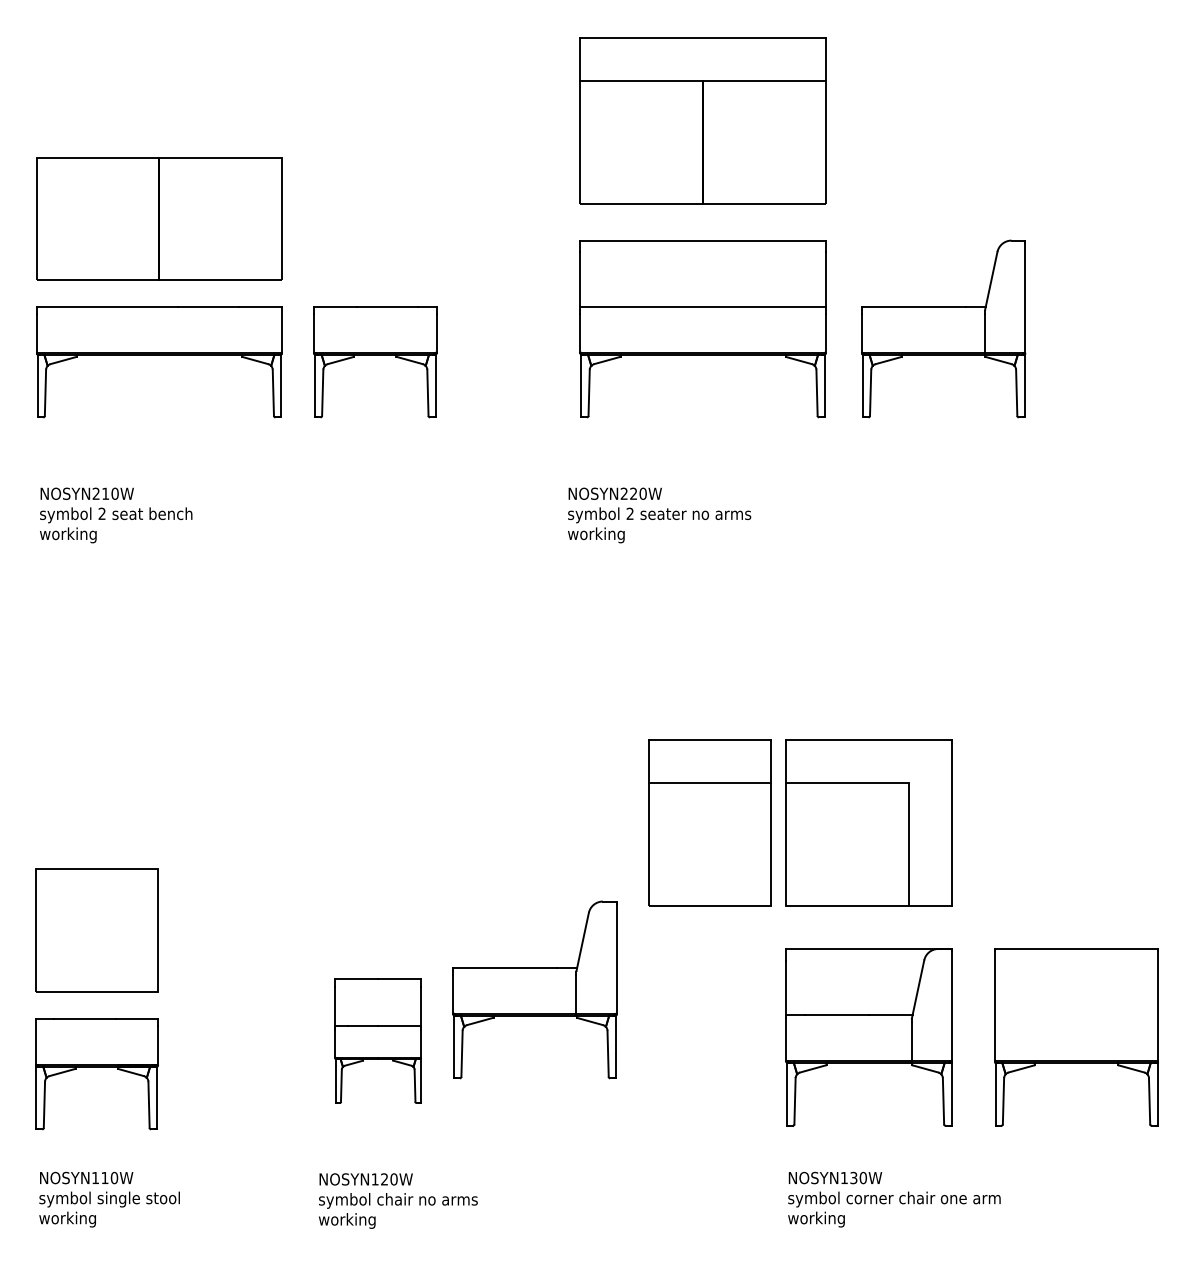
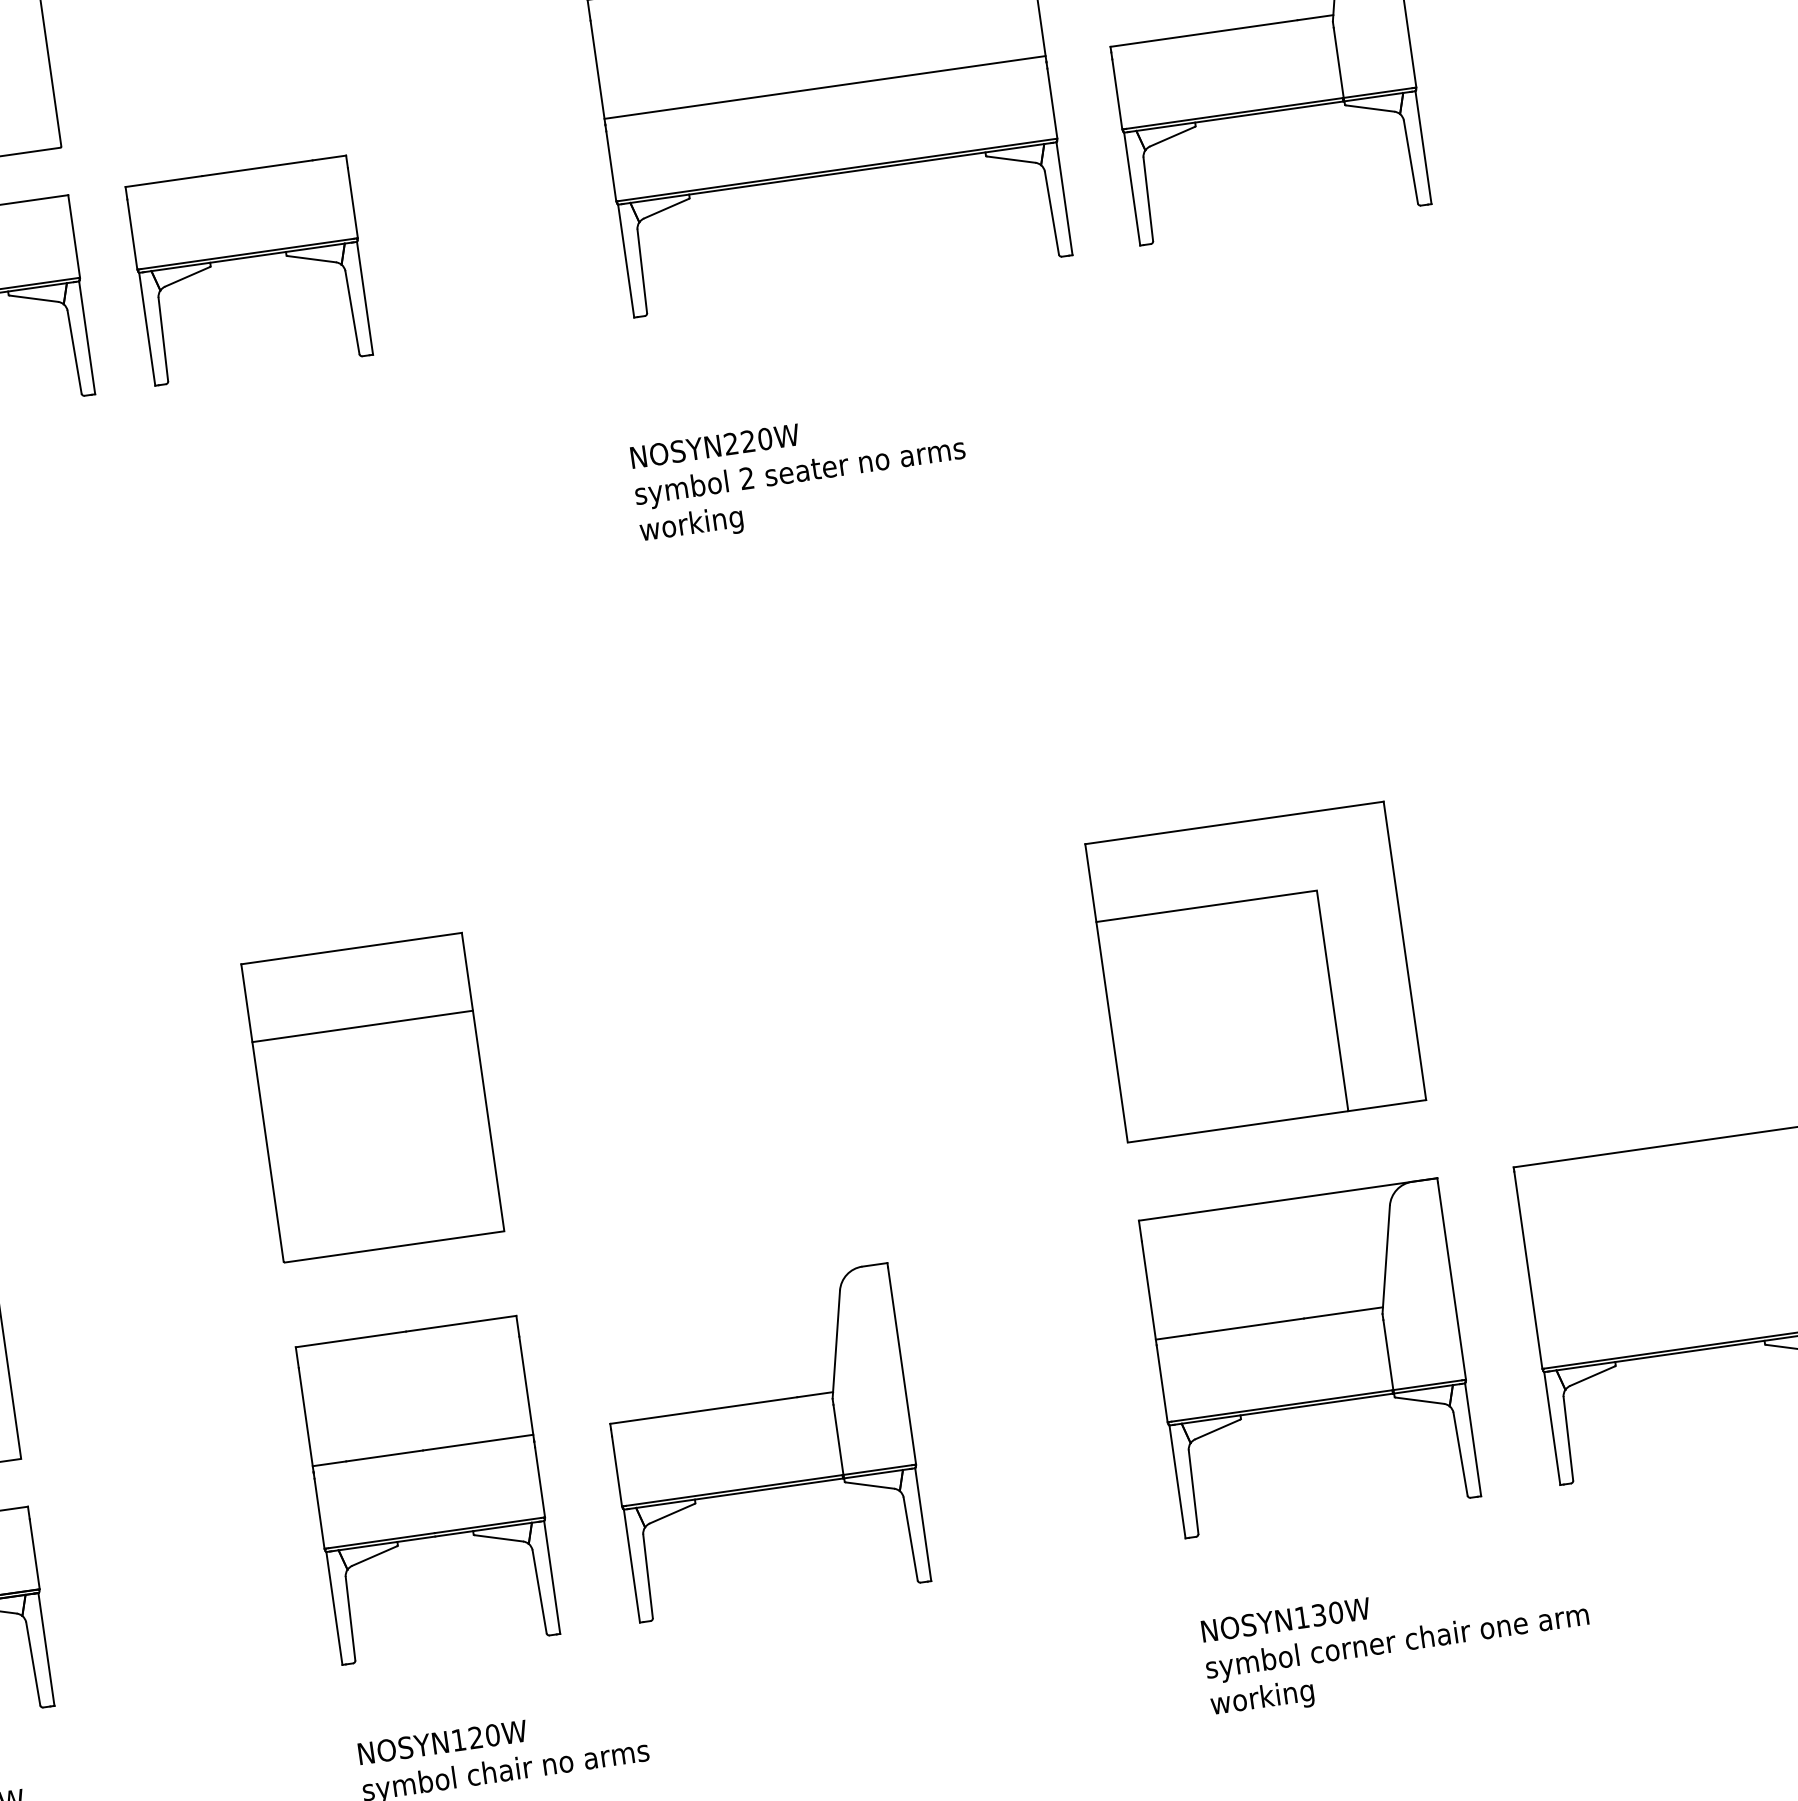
part: (709, 822) -> (371, 1097), moved
part: (534, 989) -> (761, 1442), moved
part: (378, 1041) -> (429, 1491), size x1.43

